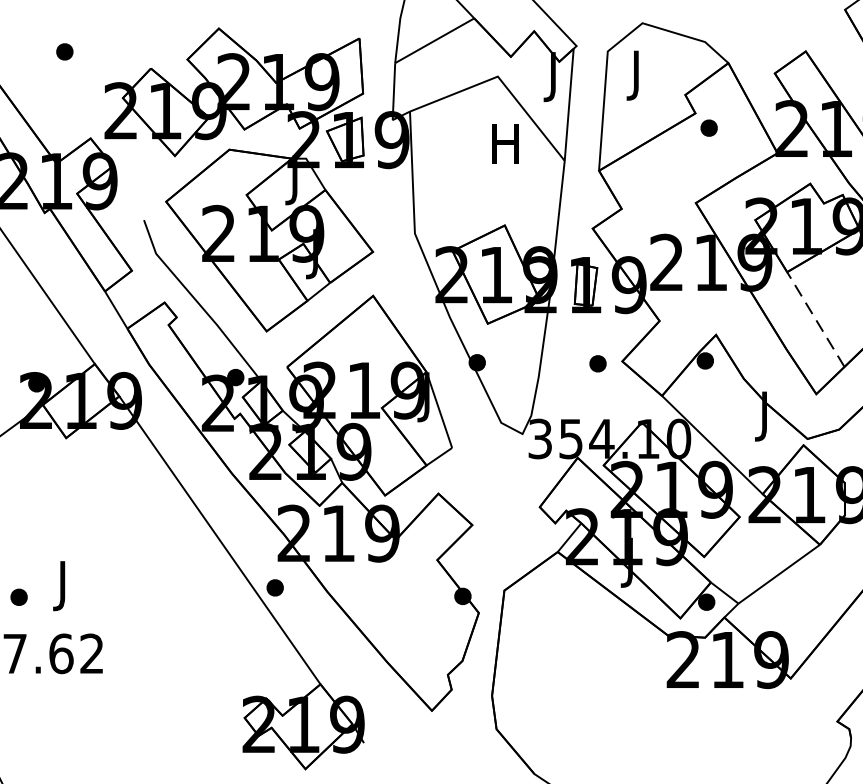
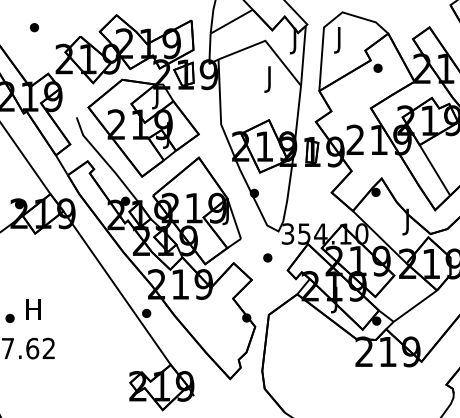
text: (505, 149) -> (269, 79), H -> J
line: (815, 319) -> (434, 170), dashed -> solid
part: (597, 362) -> (267, 257), moved
text: (62, 586) -> (33, 312), J -> H

